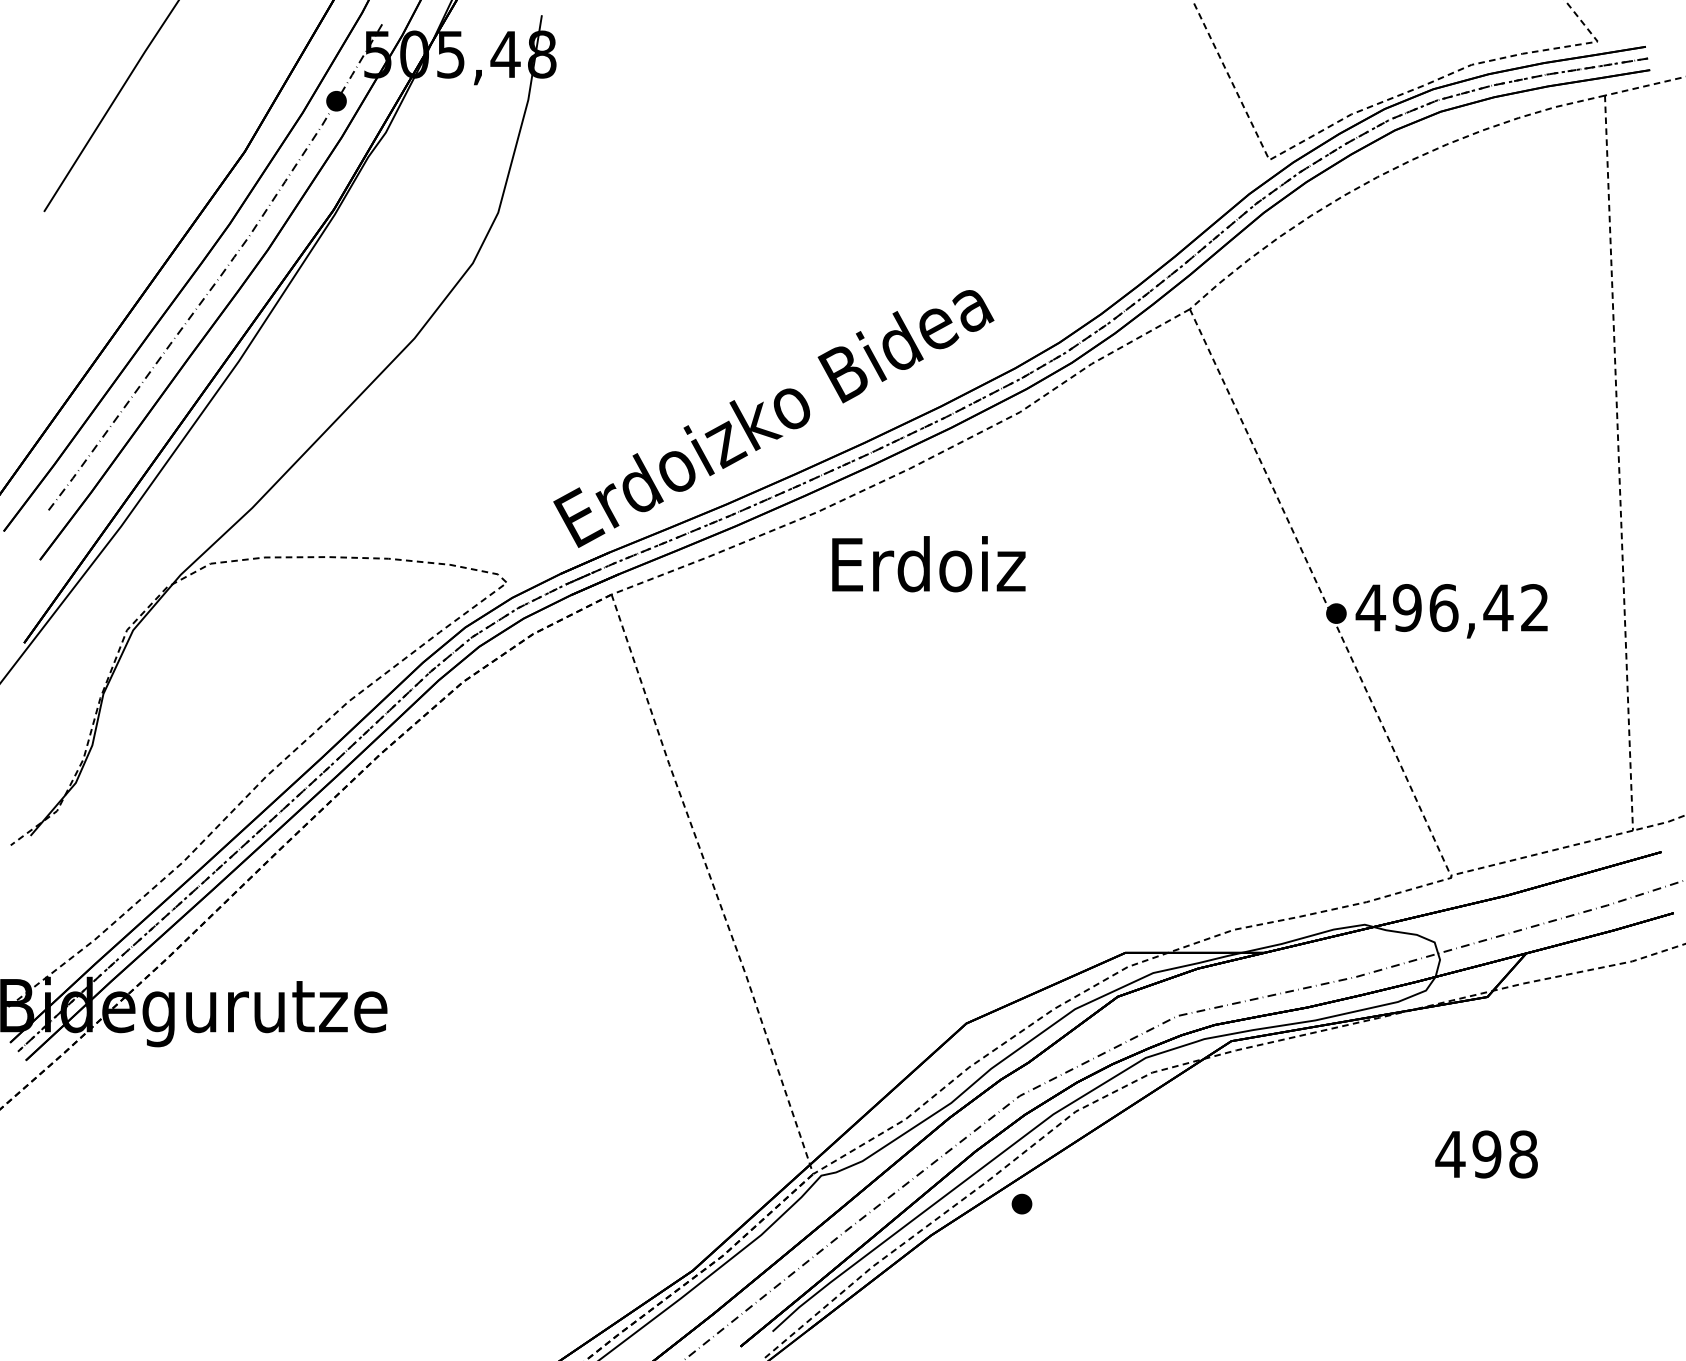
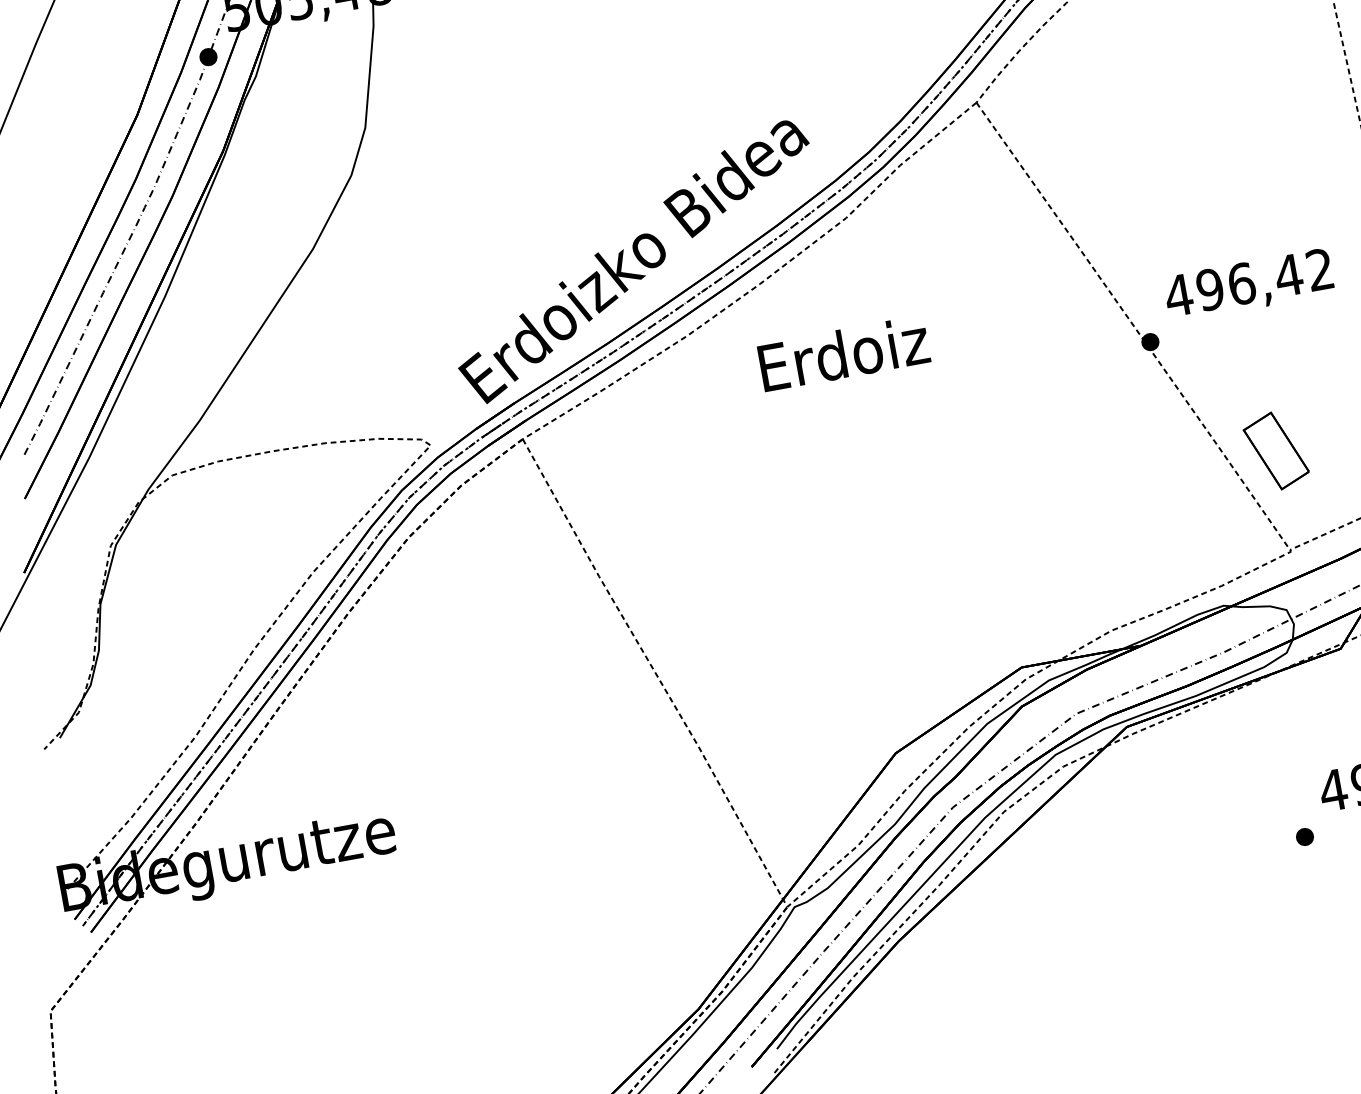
text: (928, 564) -> (843, 354), moved
text: (1451, 611) -> (1248, 285), moved
part: (1455, 761) -> (1276, 450), added
part: (1021, 1203) -> (1304, 836), moved

